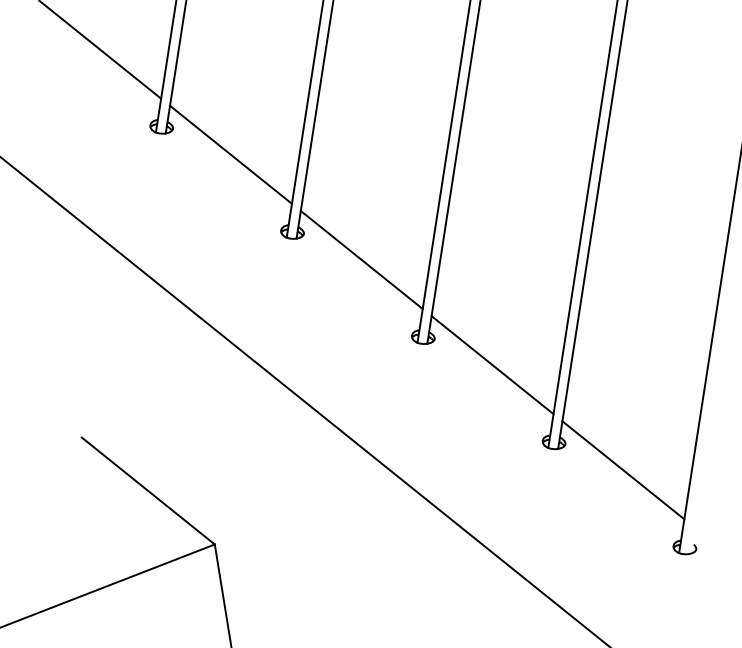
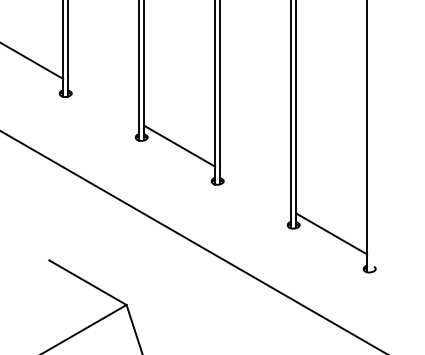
line: (230, 153) -> (103, 101), removed
line: (492, 363) -> (255, 189), removed

